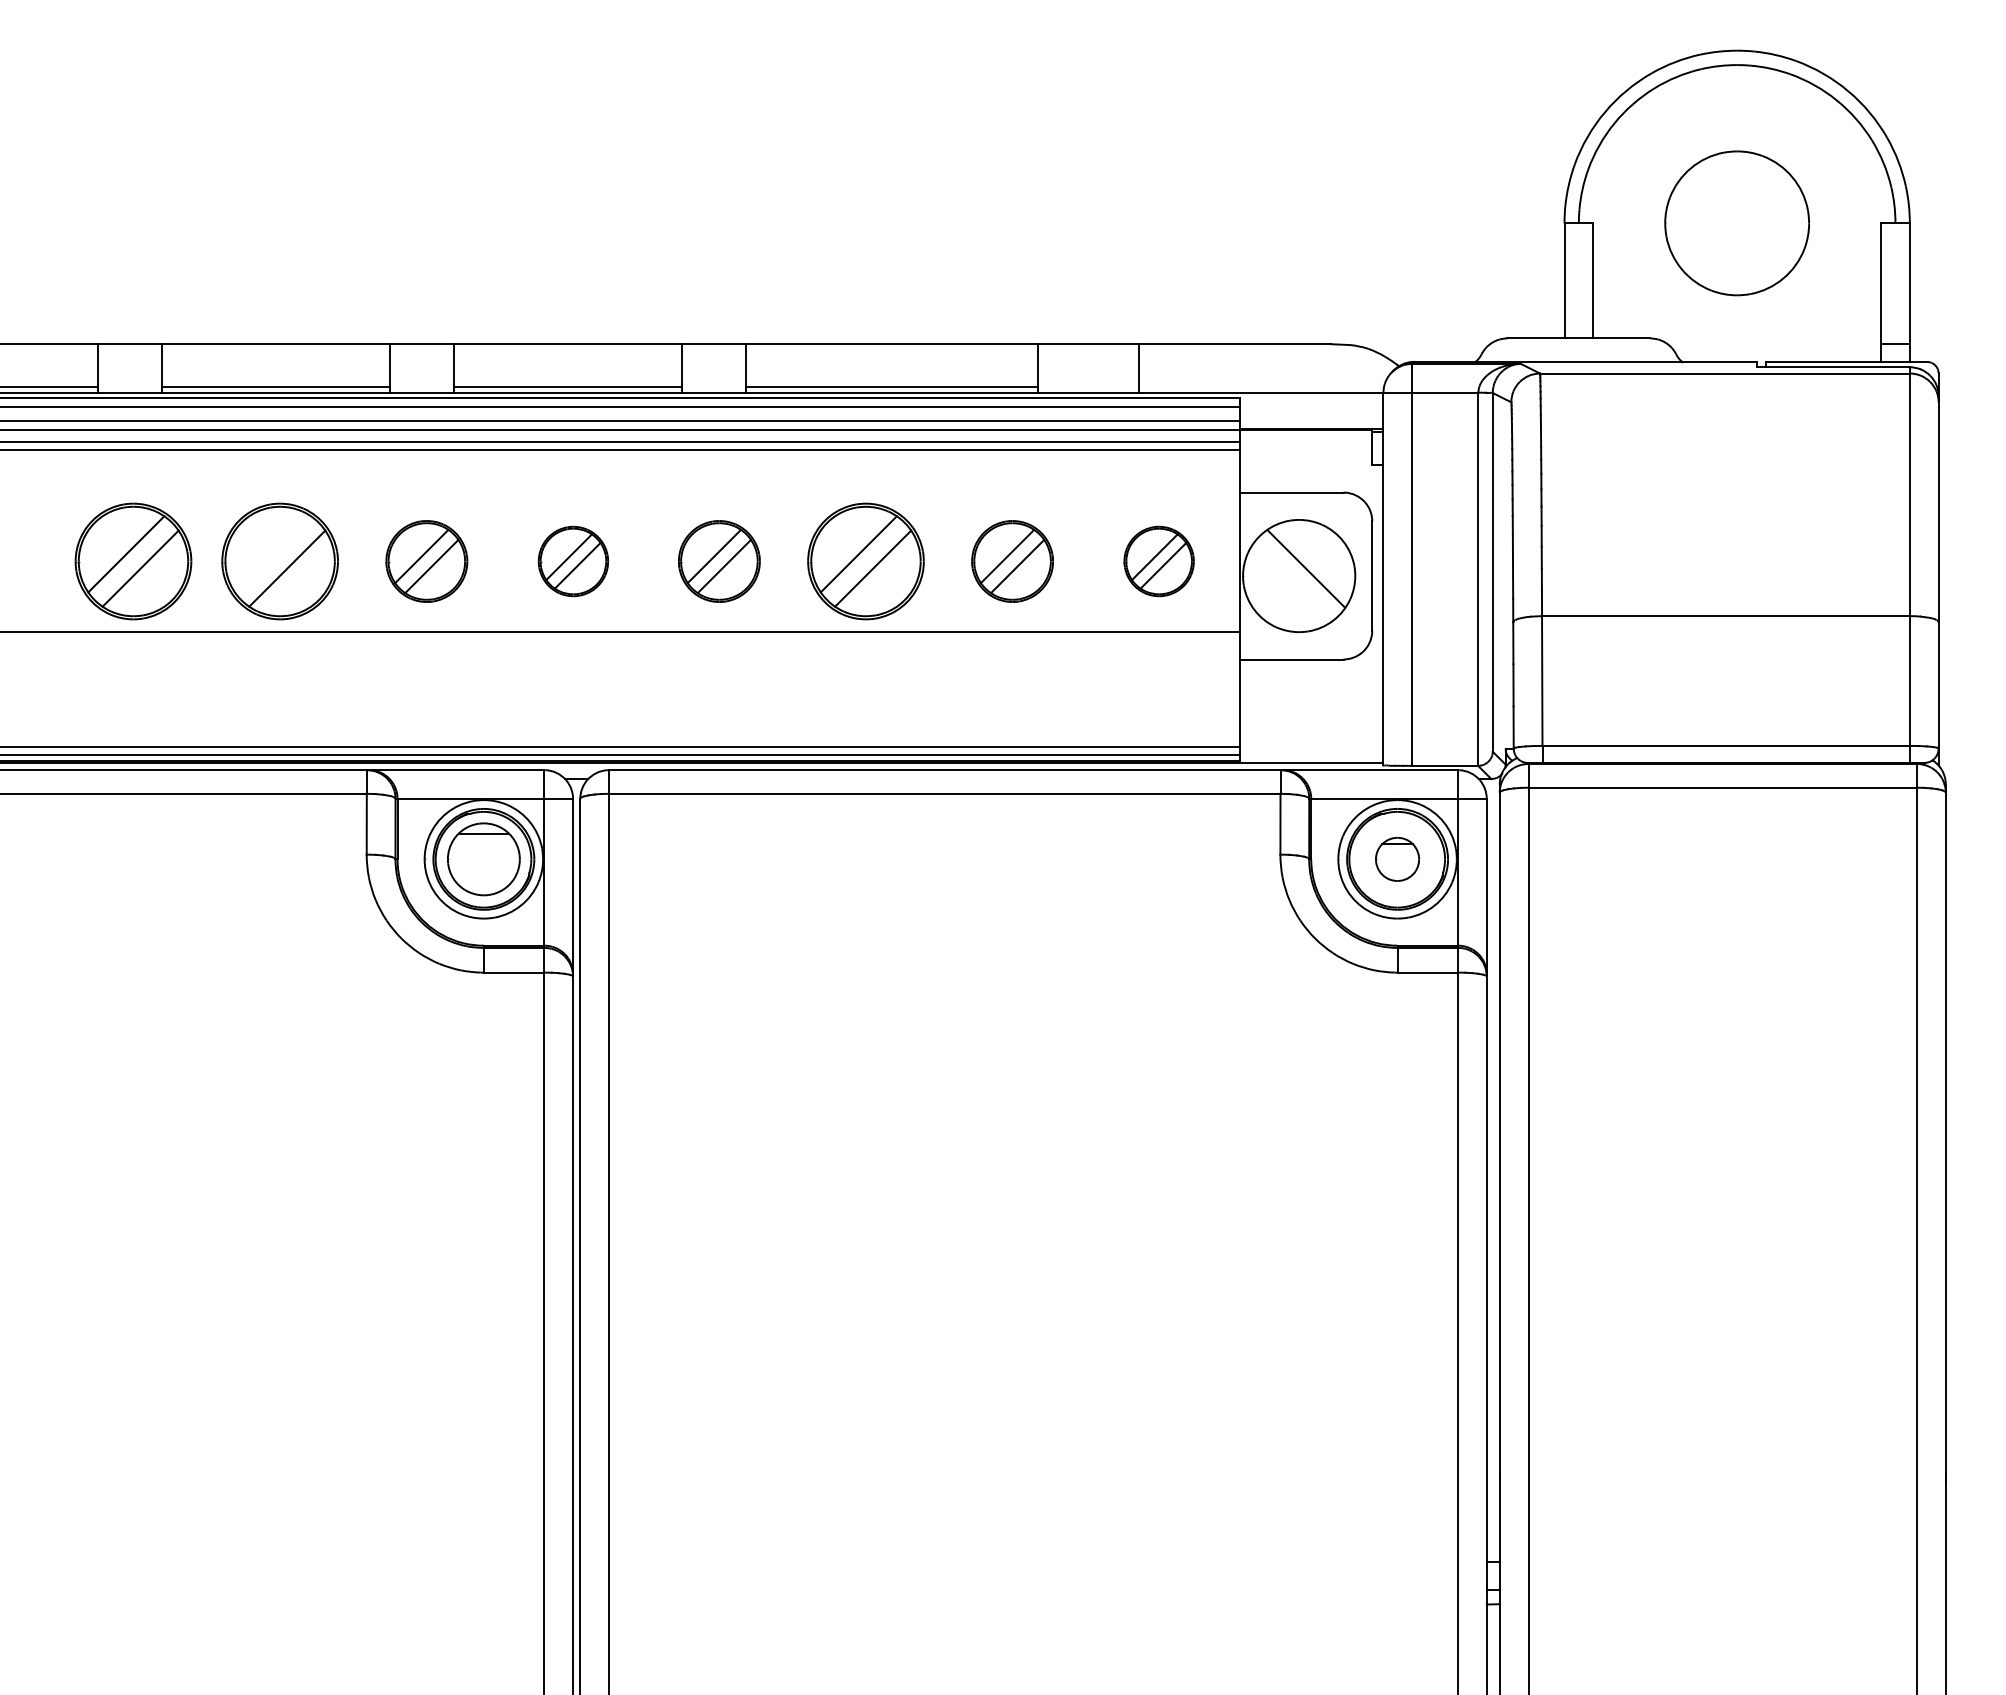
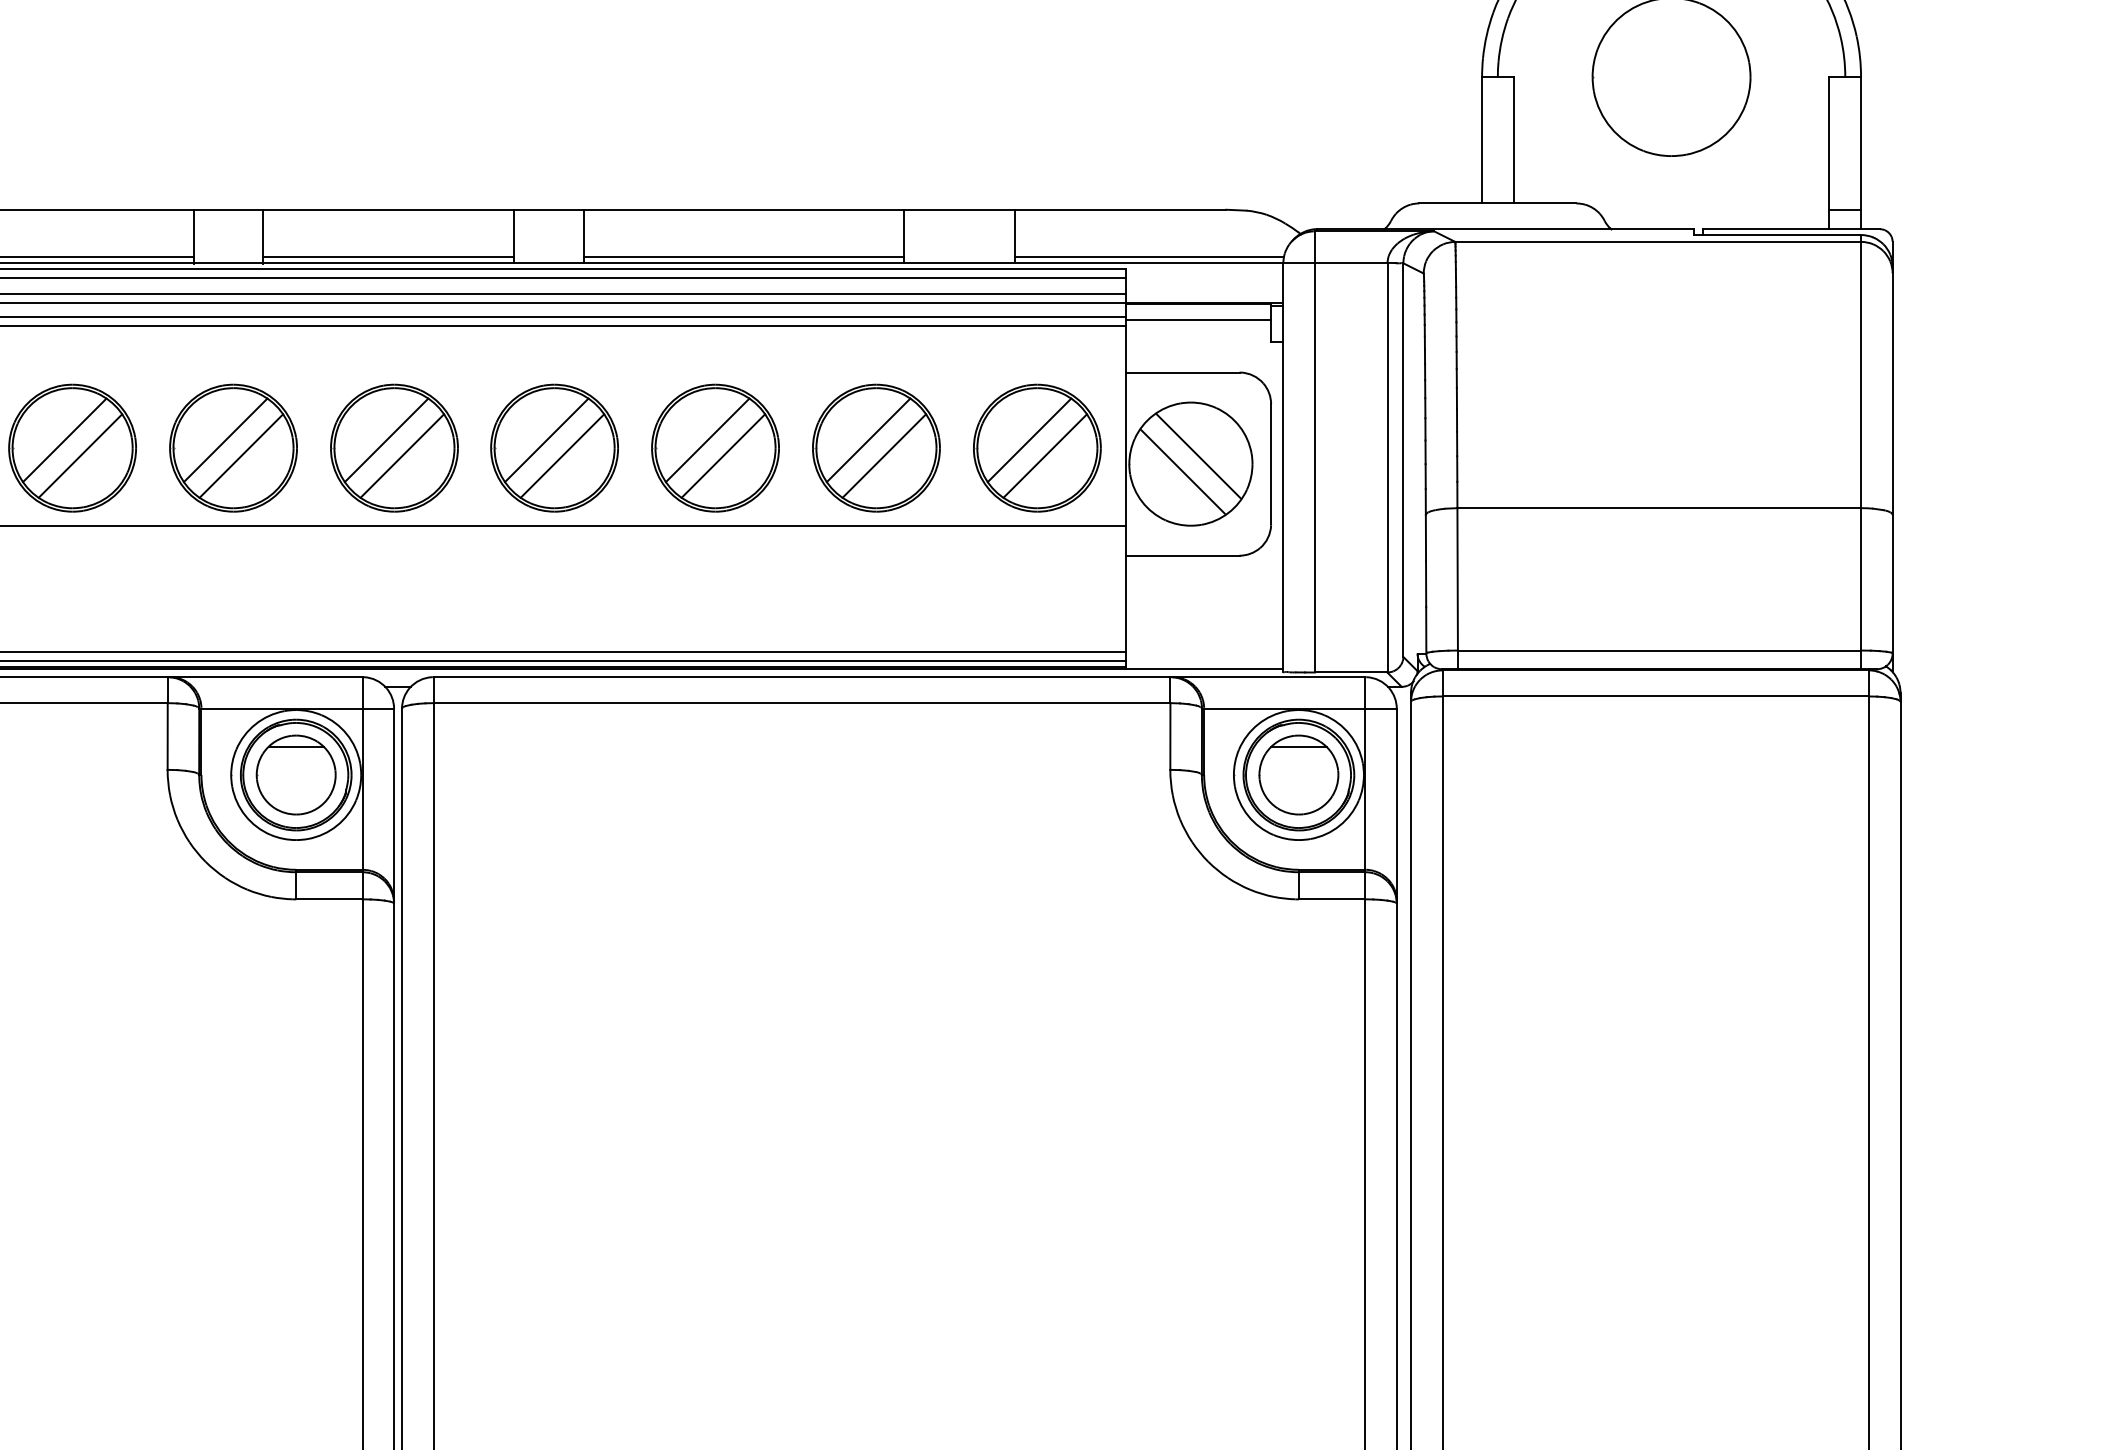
line: (1260, 387) -> (1148, 257), added
line: (1305, 444) -> (1197, 319), added
line: (272, 554) -> (64, 440), added
part: (426, 561) -> (233, 448), size x1.43
part: (573, 561) -> (394, 448), size x1.67
part: (719, 561) -> (554, 448), size x1.43
part: (1012, 561) -> (876, 448), size x1.43
part: (1158, 561) -> (1036, 448), size x1.67
line: (1292, 583) -> (1183, 472), added
part: (1397, 859) -> (1298, 775), size x1.67

